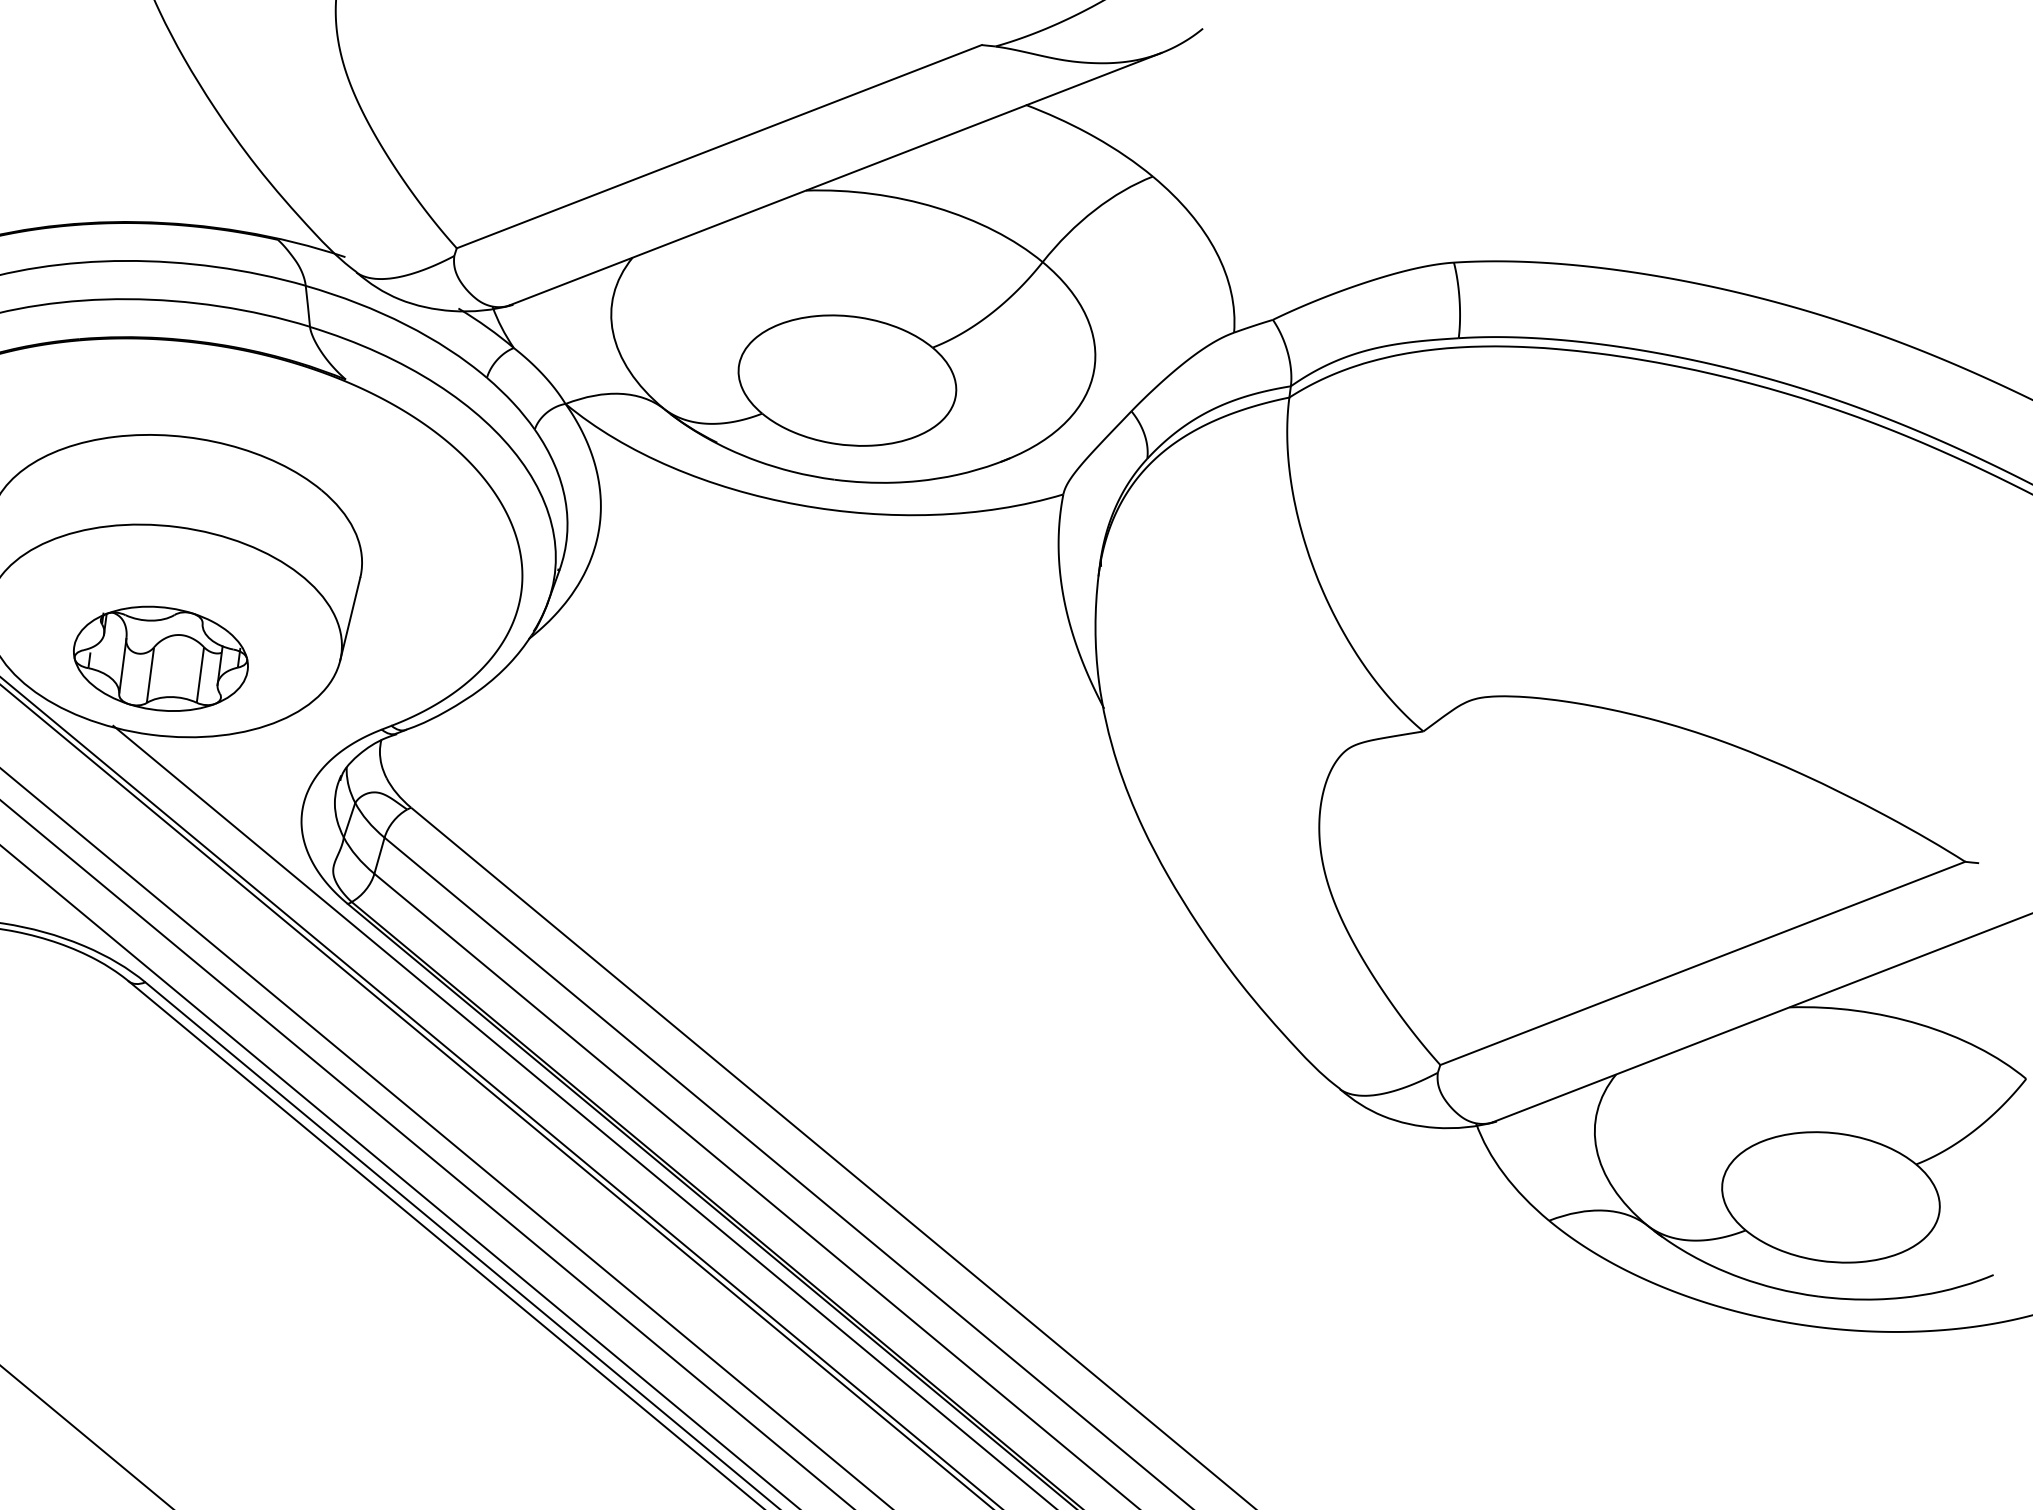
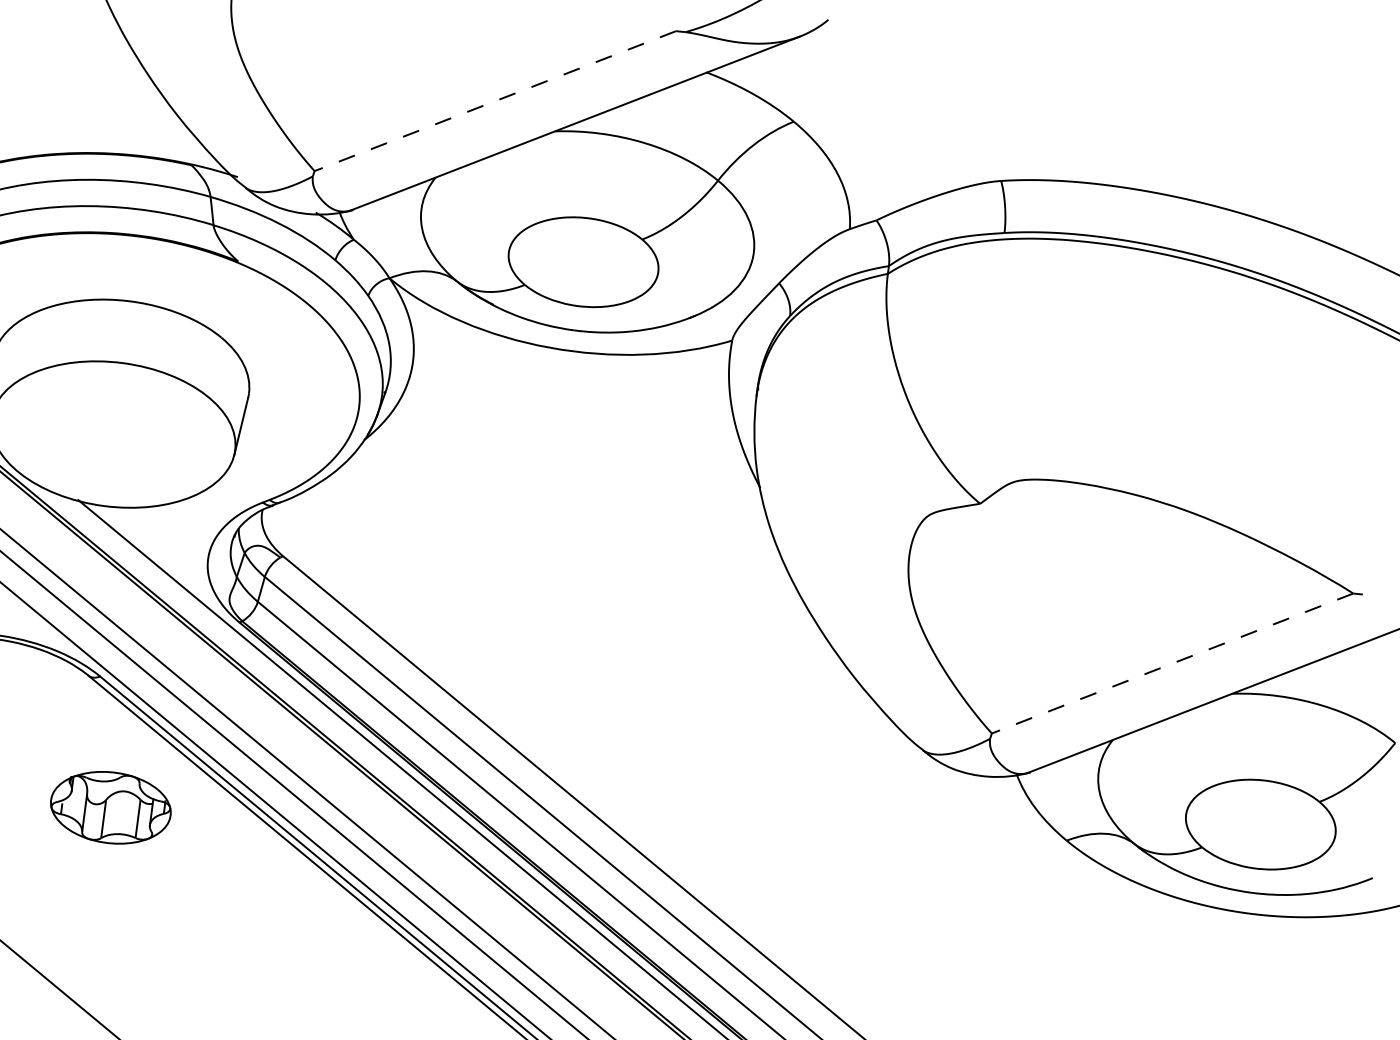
line: (719, 147) -> (495, 101), solid -> dashed
part: (160, 658) -> (110, 807), moved
line: (1702, 963) -> (1172, 663), solid -> dashed

